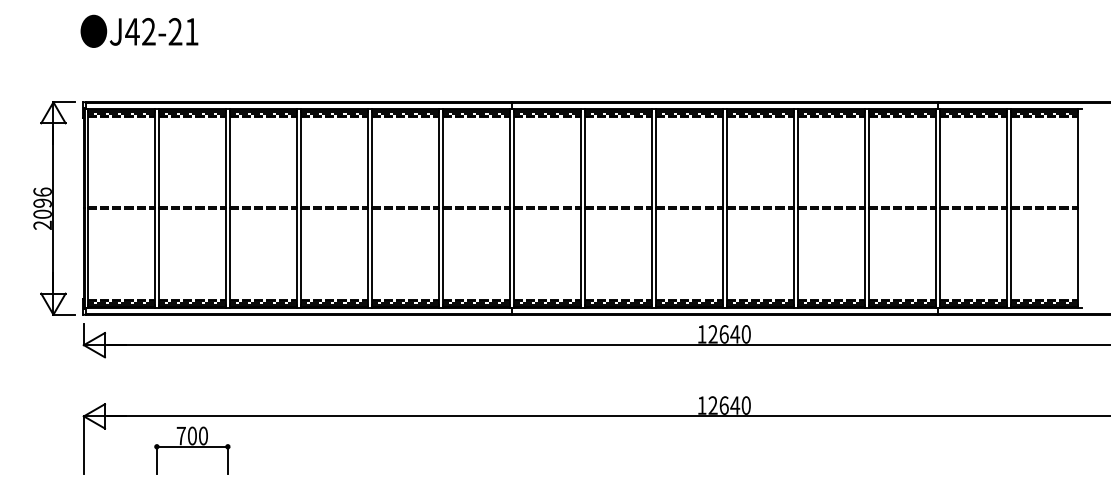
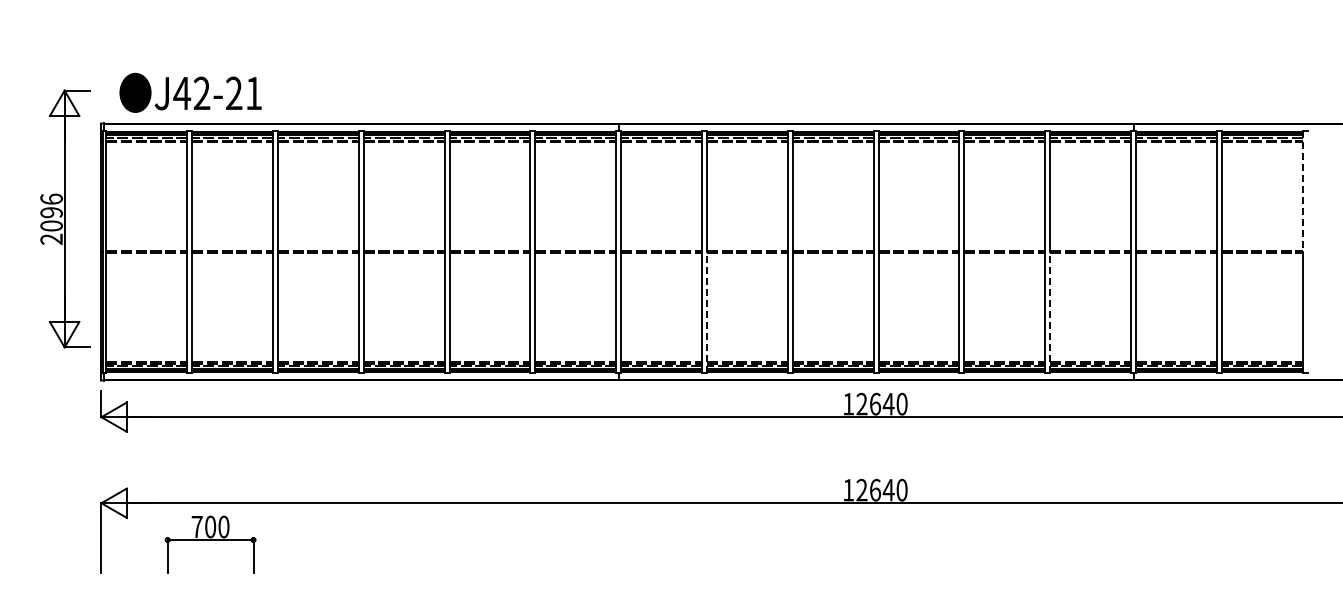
text: (139, 31) -> (190, 92), moved
line: (1077, 159) -> (1302, 192), solid -> dashed
part: (54, 208) -> (65, 218), moved
line: (584, 257) -> (706, 311), solid -> dashed
line: (869, 257) -> (1050, 311), solid -> dashed
part: (192, 450) -> (210, 544), moved

